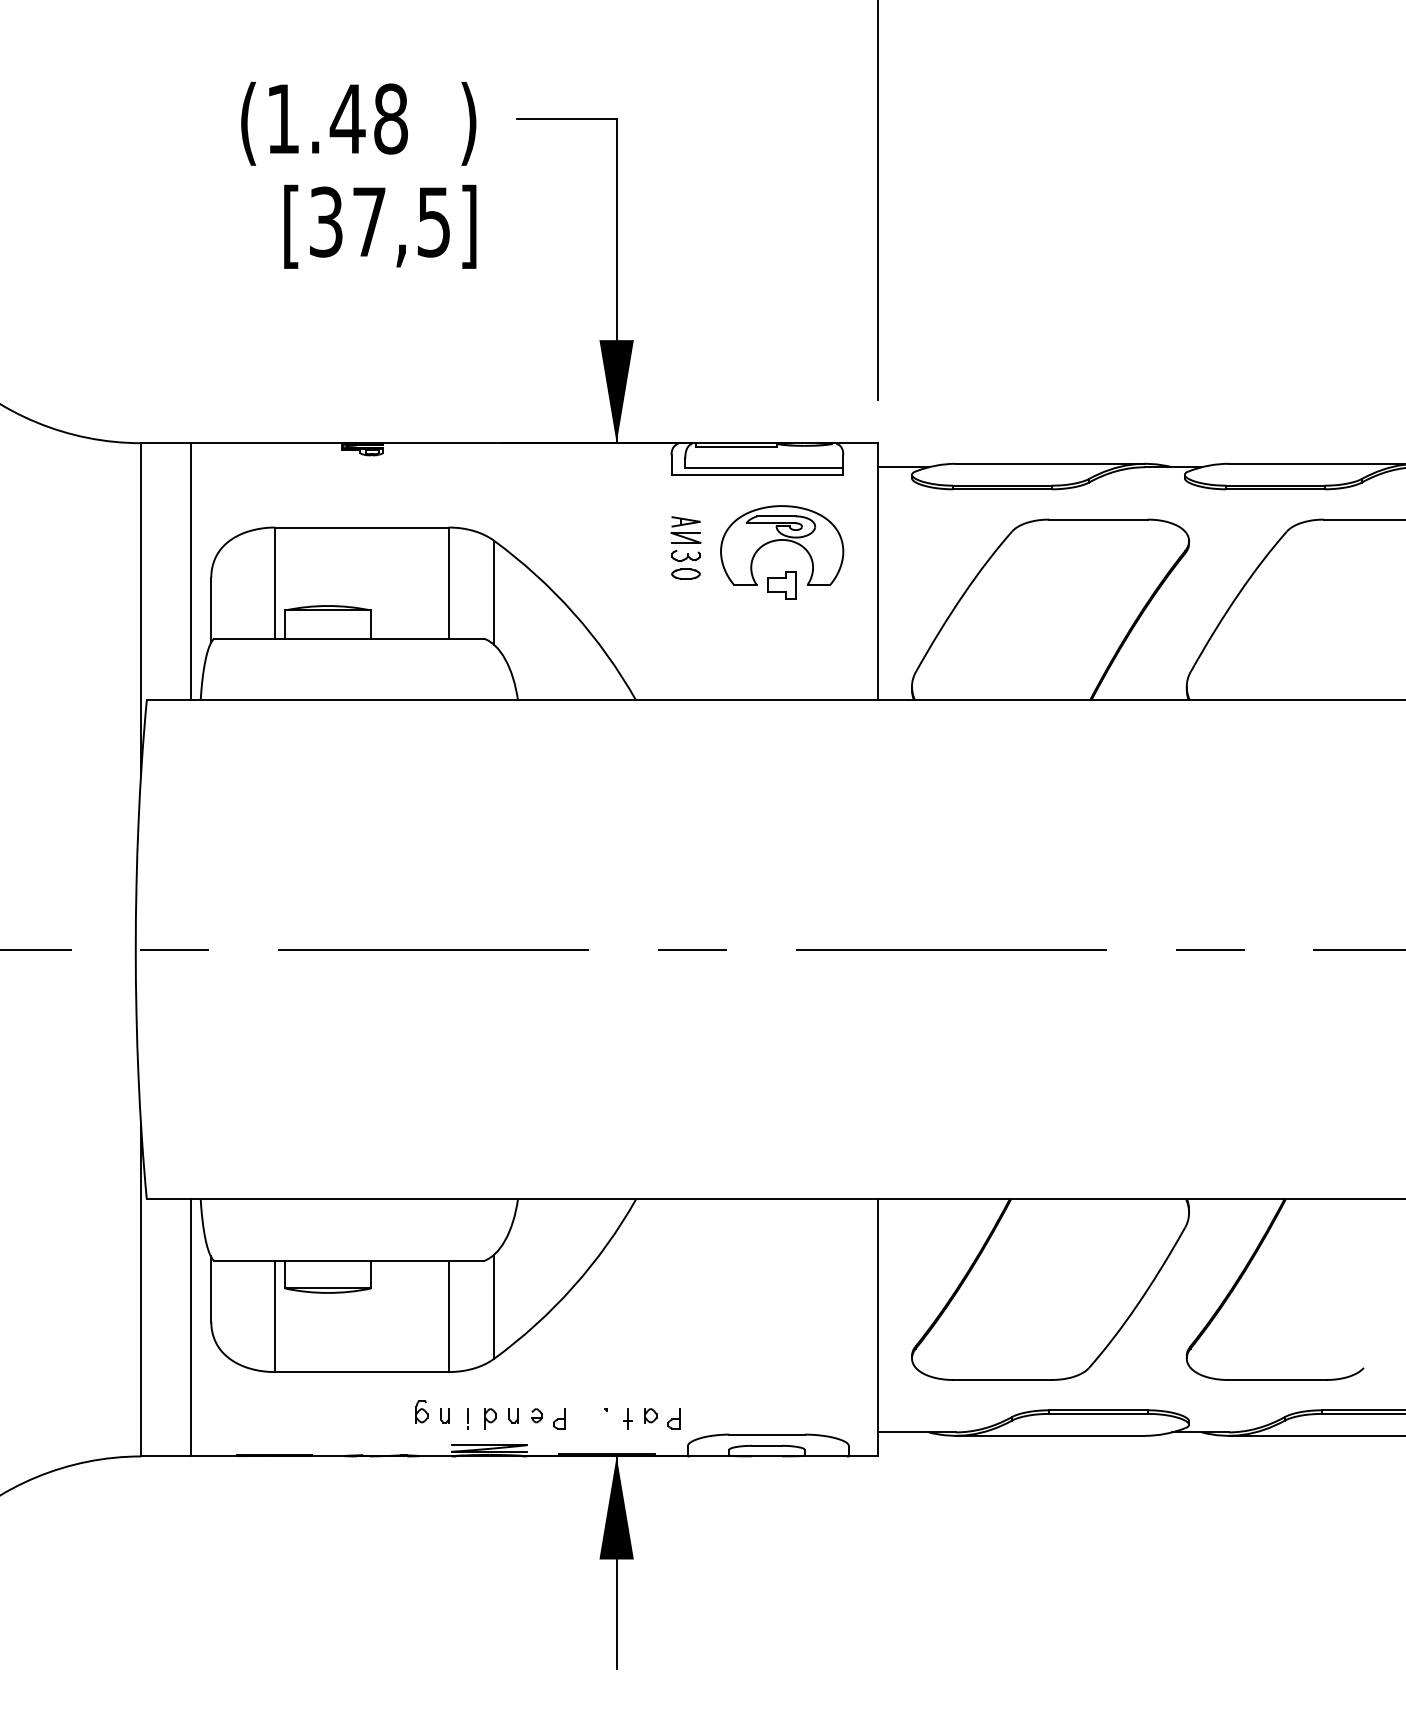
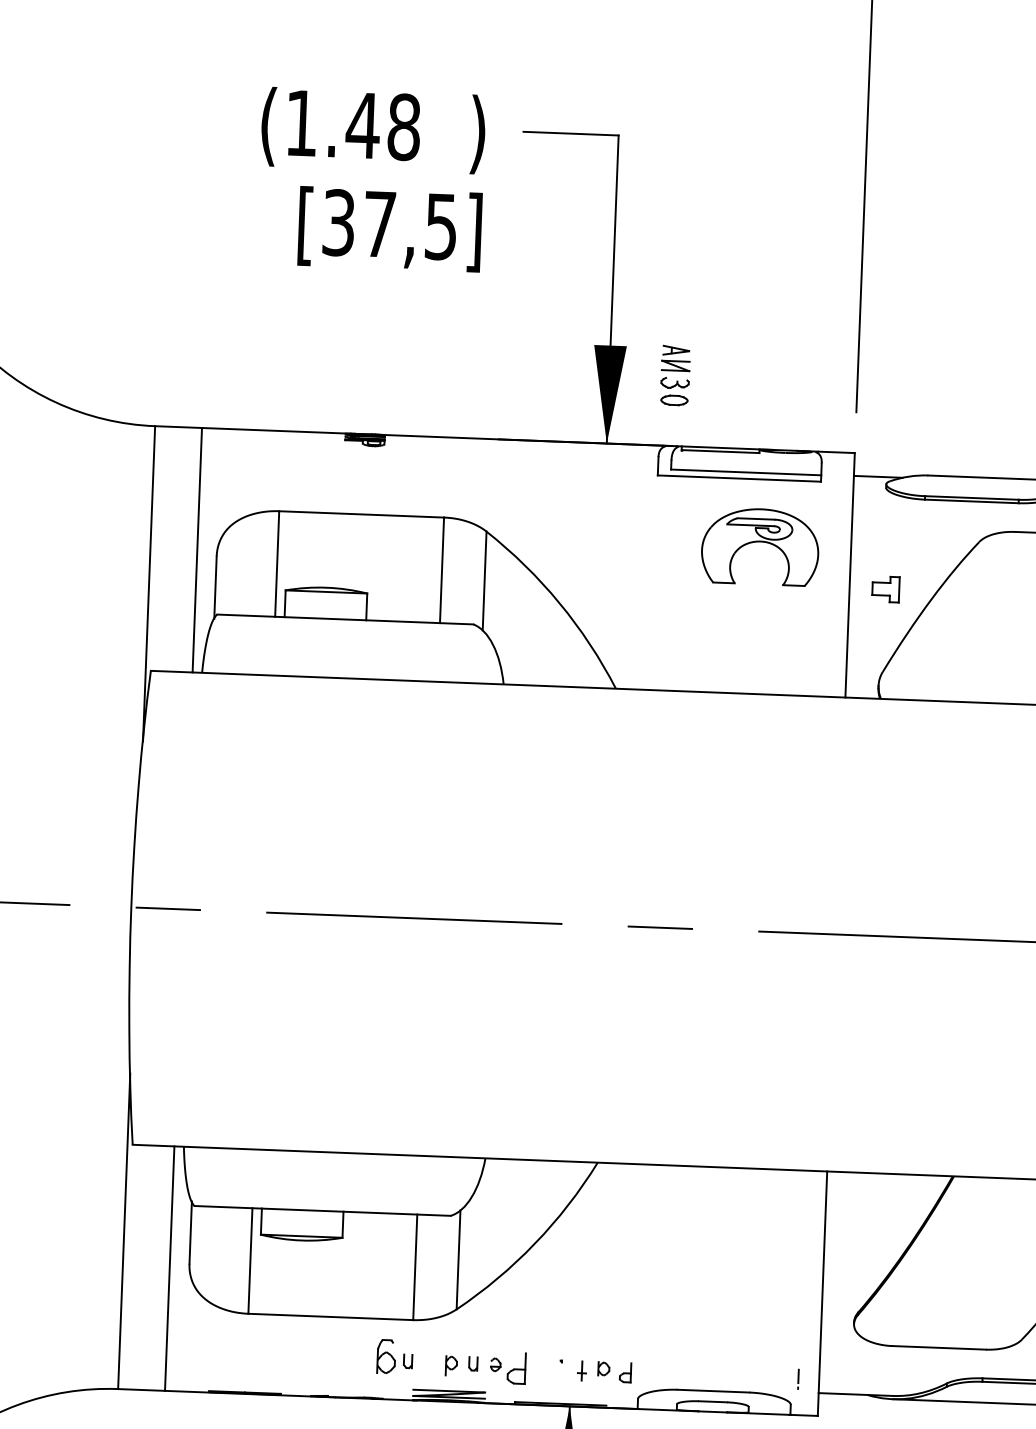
part: (685, 547) -> (674, 375), moved
part: (781, 585) -> (885, 589), moved
part: (421, 1411) -> (385, 1356), size x1.6
line: (467, 1418) -> (798, 1379), moved
part: (559, 1418) -> (516, 1368), size x1.6

